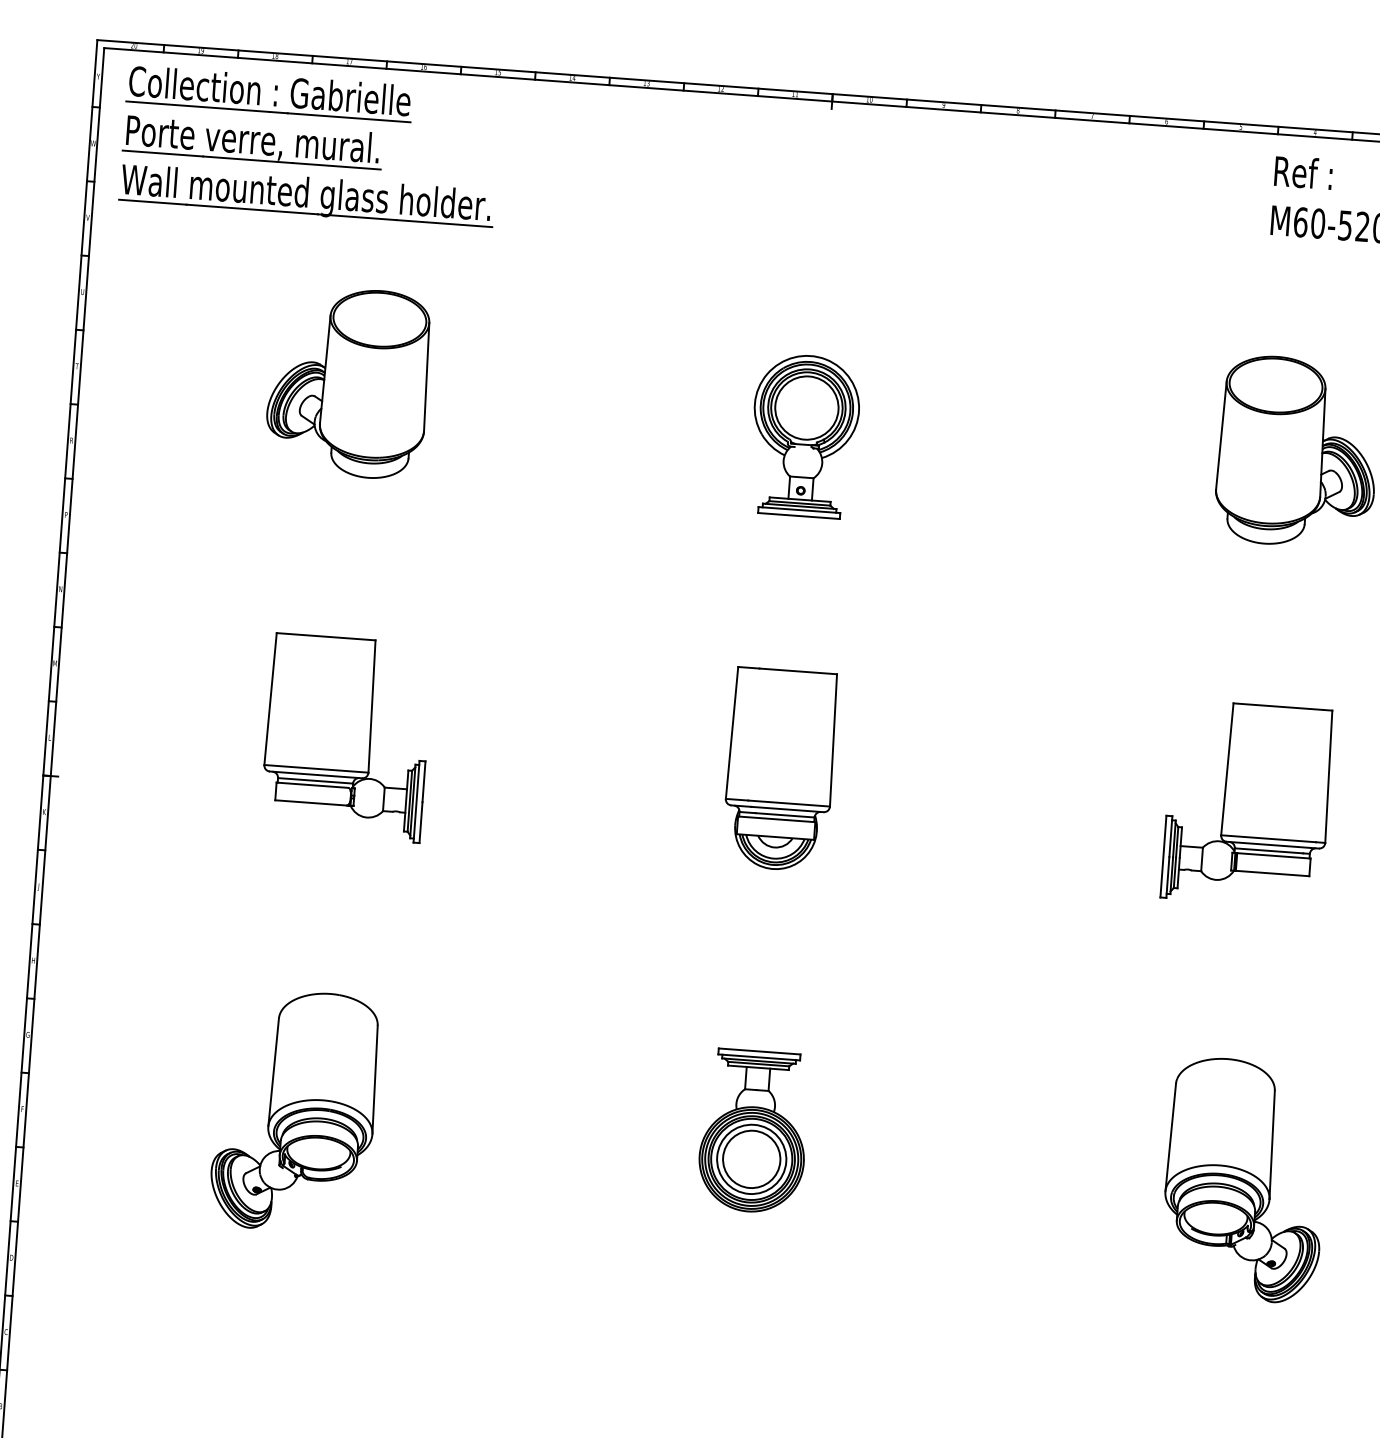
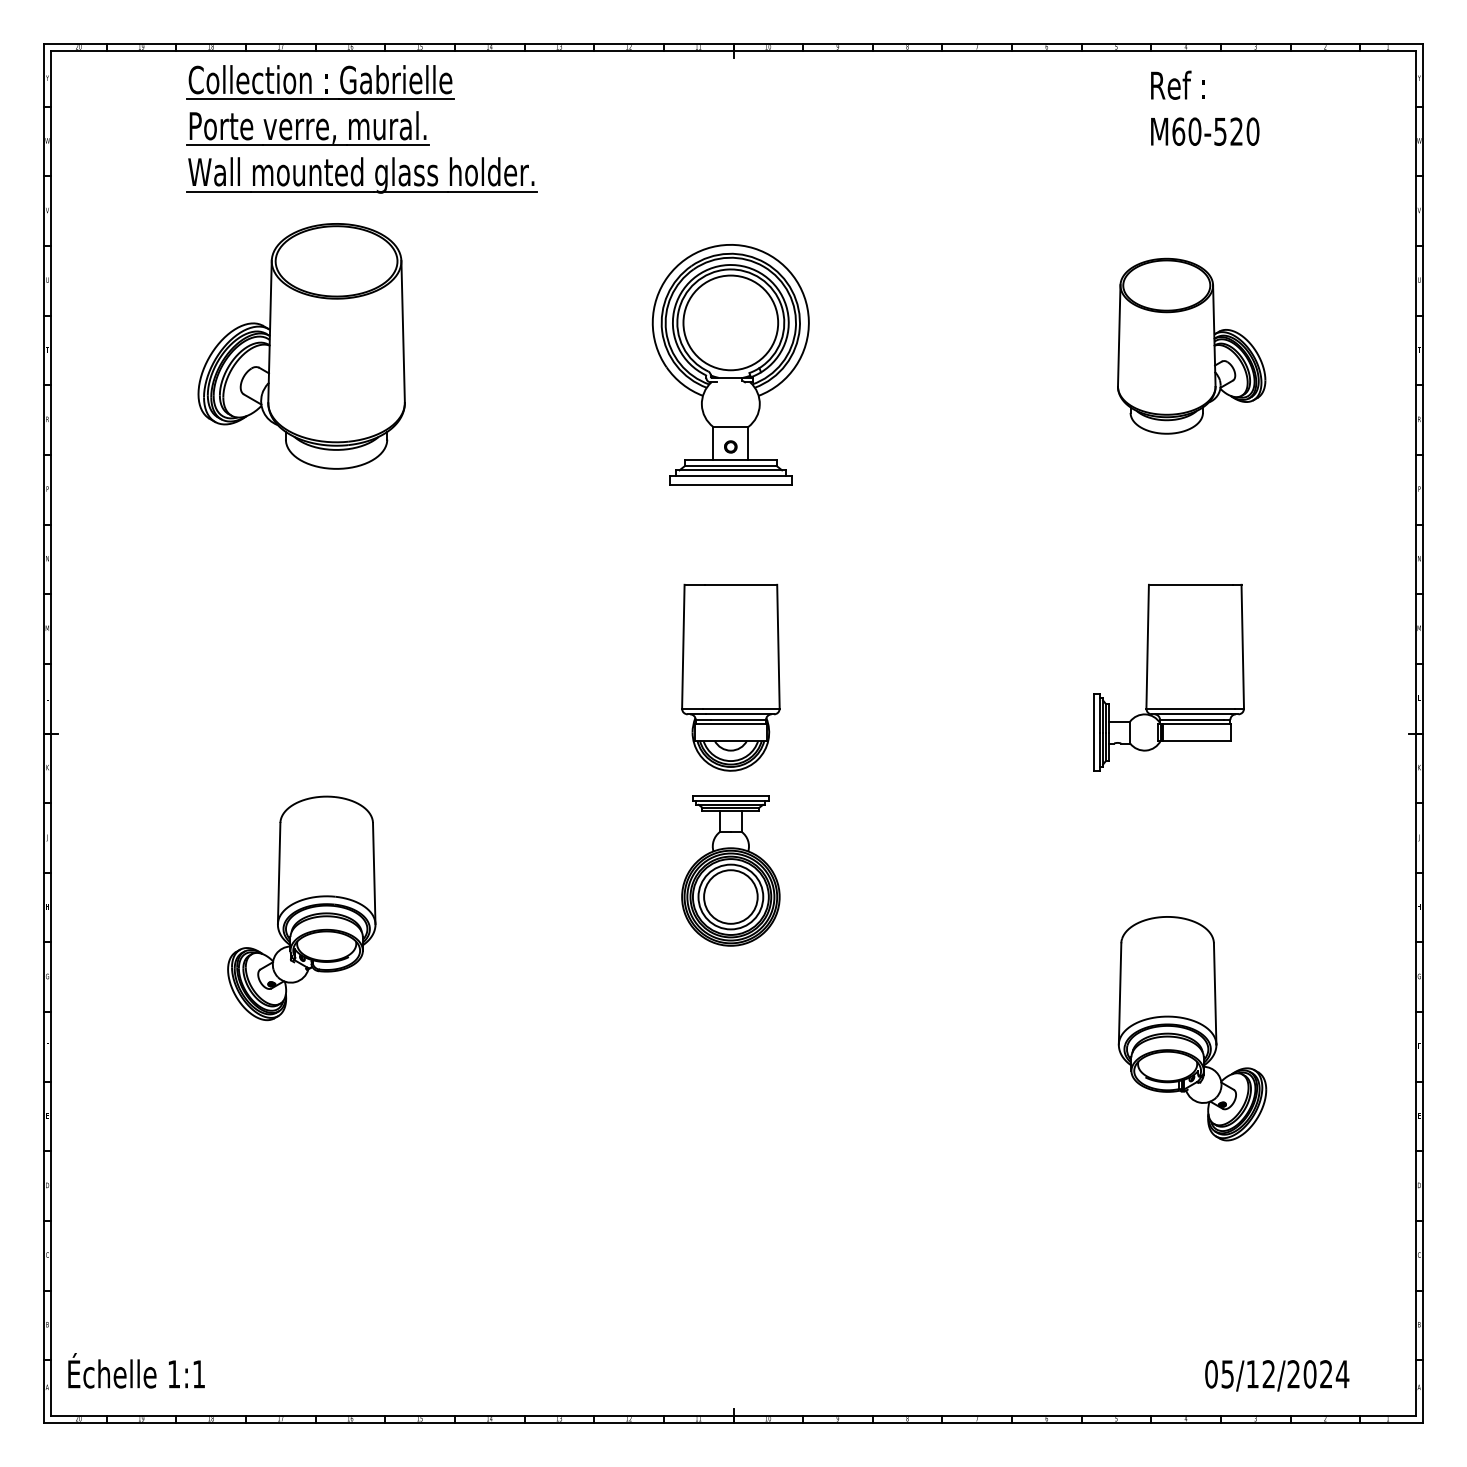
part: (309, 147) -> (361, 129), moved
part: (348, 381) -> (301, 345), size x1.4
part: (804, 435) -> (730, 364), size x1.6
part: (345, 737) -> (323, 677), removed
part: (294, 1111) -> (301, 908), moved
part: (753, 1131) -> (730, 870), moved

